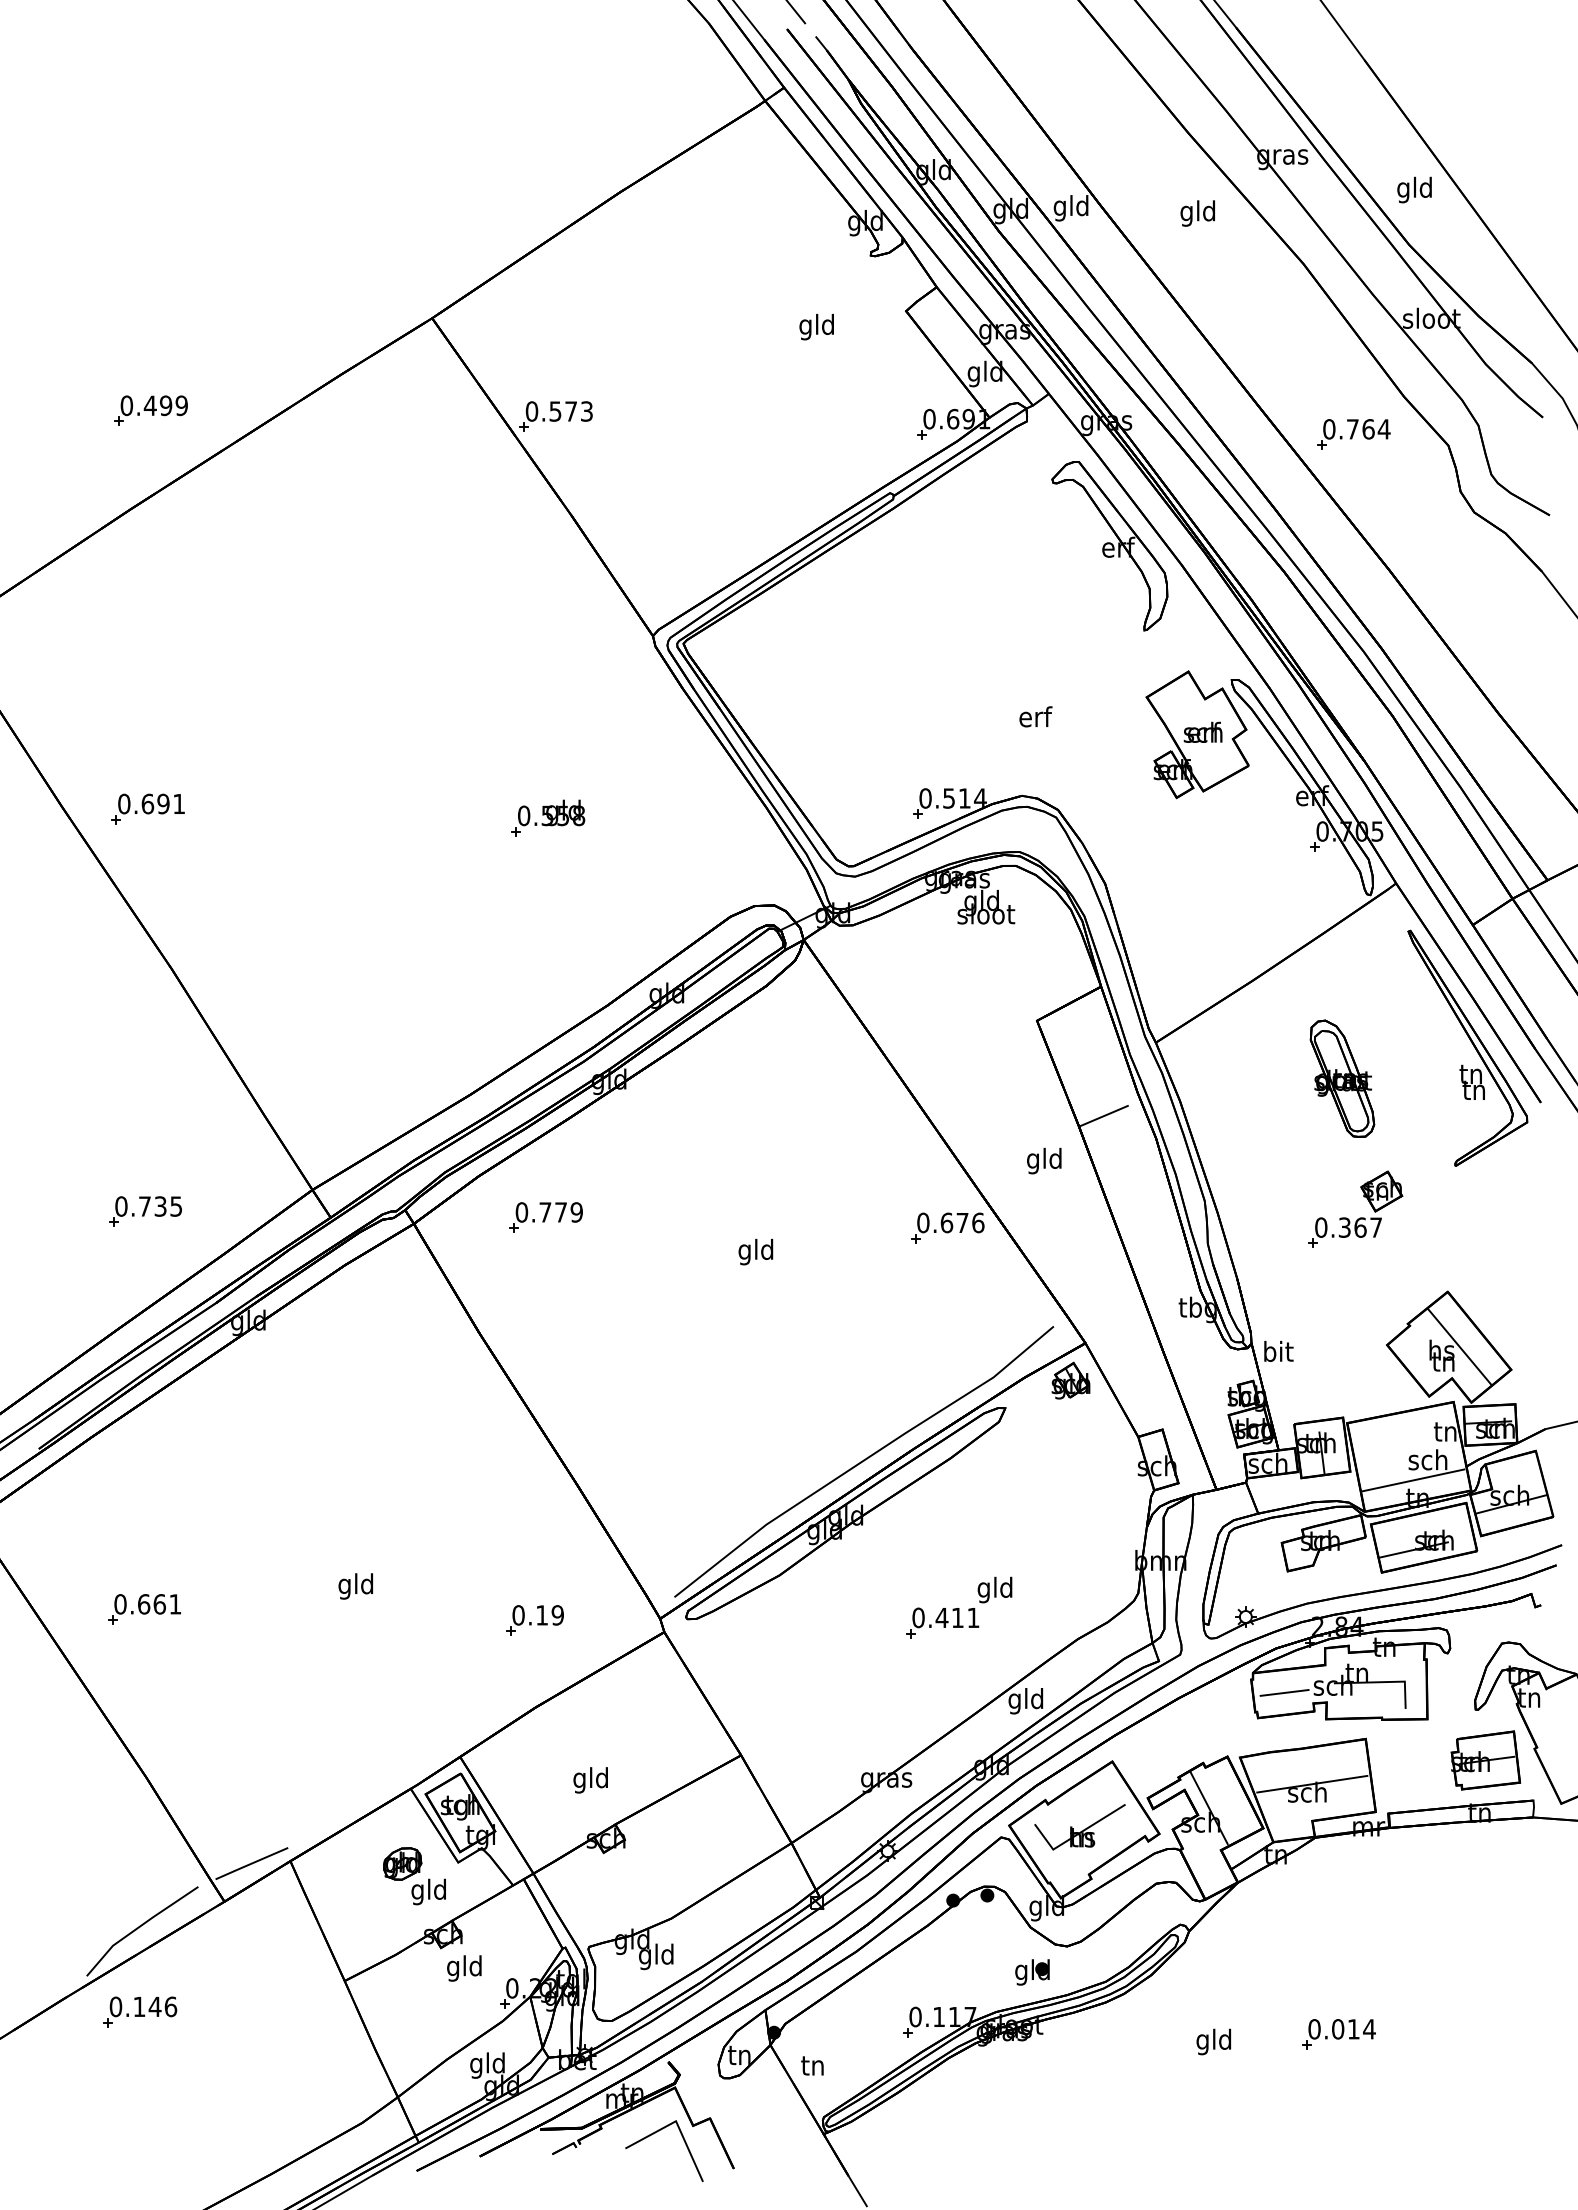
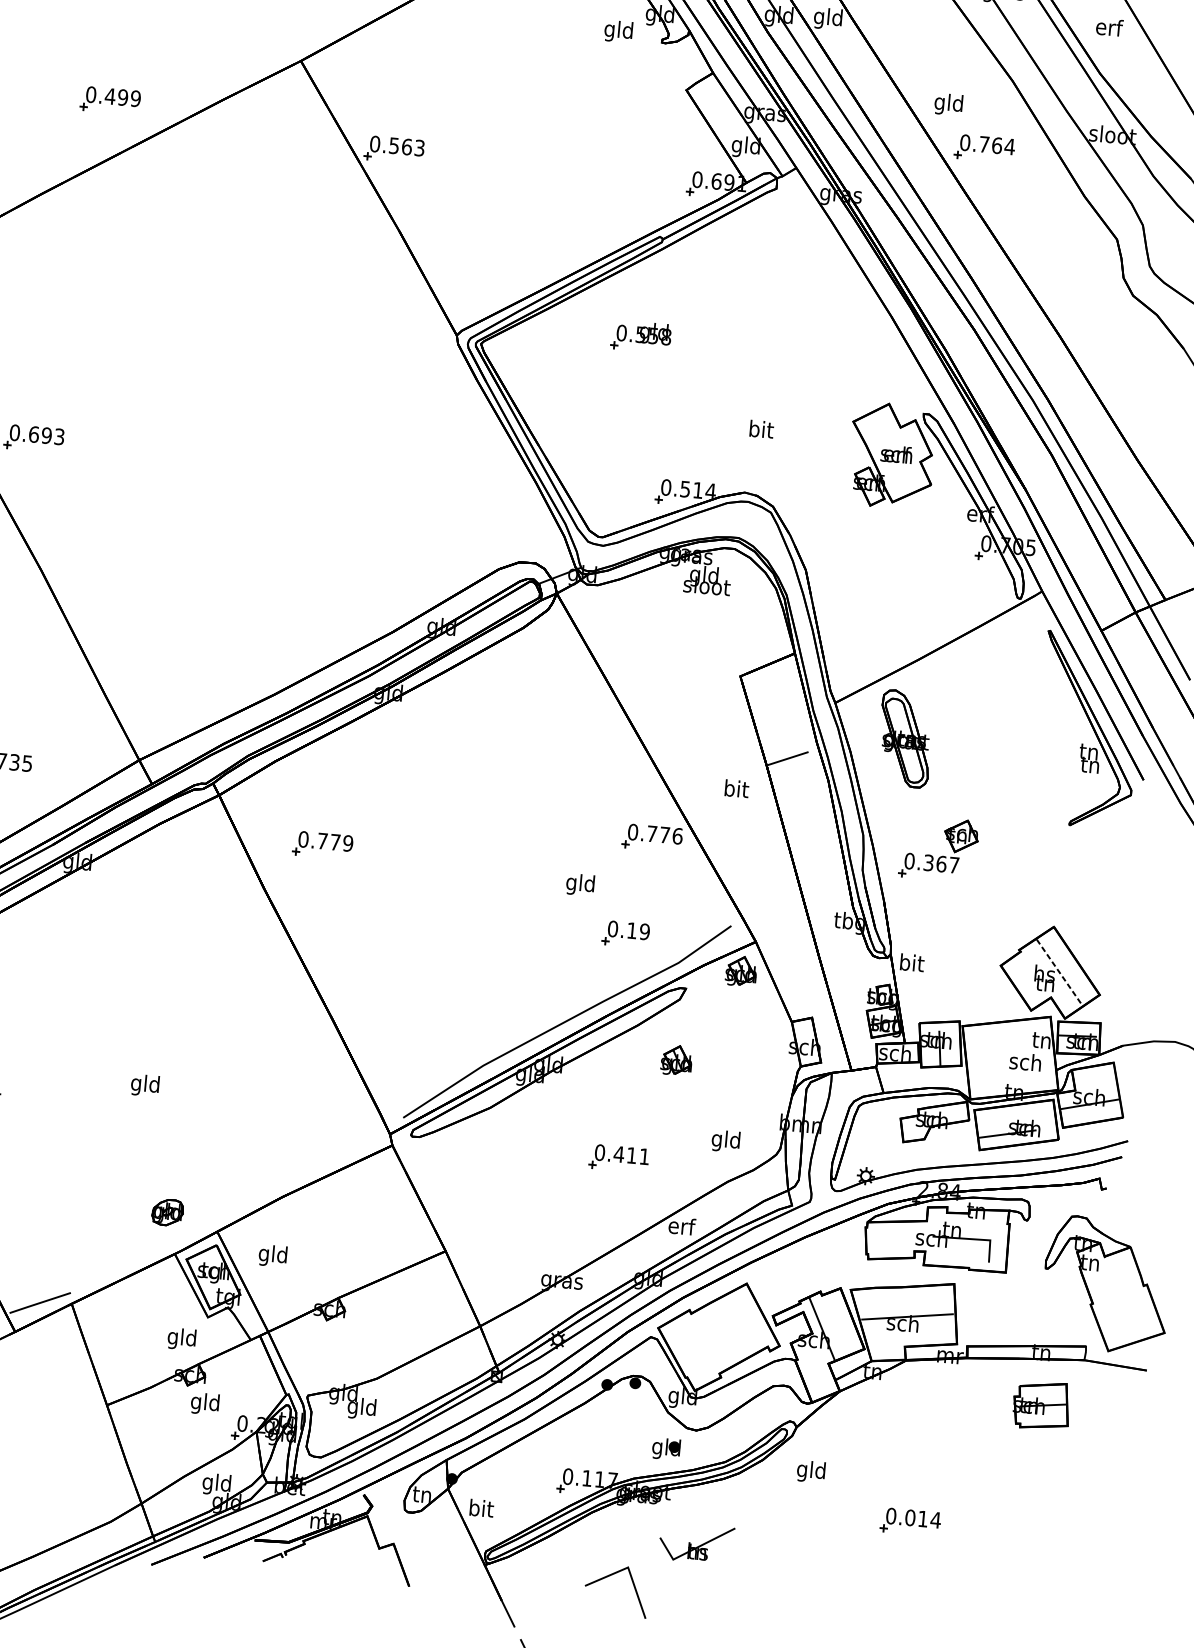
text: (1414, 189) -> (1108, 28), gld -> erf
text: (1197, 213) -> (948, 104), moved
text: (816, 327) -> (618, 31), moved
part: (150, 410) -> (110, 100), moved
text: (571, 411) -> (407, 147), 0.573 -> 0.563
part: (1353, 434) -> (984, 148), moved
part: (1109, 546) -> (834, 296), removed
text: (1035, 716) -> (761, 429), erf -> bit
text: (179, 803) -> (59, 436), 0.691 -> 0.693
part: (548, 817) -> (641, 336), moved
part: (1342, 1078) -> (905, 738), moved
text: (1044, 1160) -> (736, 790), gld -> bit
part: (545, 1217) -> (322, 845), moved
part: (1359, 1217) -> (941, 855), moved
text: (946, 1222) -> (651, 833), 0.676 -> 0.776
text: (755, 1252) -> (580, 885), moved
line: (1460, 1347) -> (1060, 973), solid -> dashed
line: (1413, 1480) -> (1012, 1077), removed
part: (1001, 1496) -> (676, 1060), added
text: (994, 1589) -> (725, 1140), moved
part: (534, 1620) -> (625, 934), moved
line: (1284, 1692) -> (891, 1240), removed
text: (1025, 1701) -> (680, 1228), gld -> erf
part: (1485, 1760) -> (1041, 1405), moved
text: (590, 1780) -> (272, 1256), moved
part: (1079, 1827) -> (696, 1543), moved
part: (402, 1863) -> (167, 1212), moved
text: (1213, 2041) -> (810, 1471), moved
text: (813, 2064) -> (481, 1507), tn -> bit
line: (655, 2133) -> (610, 1575), moved

